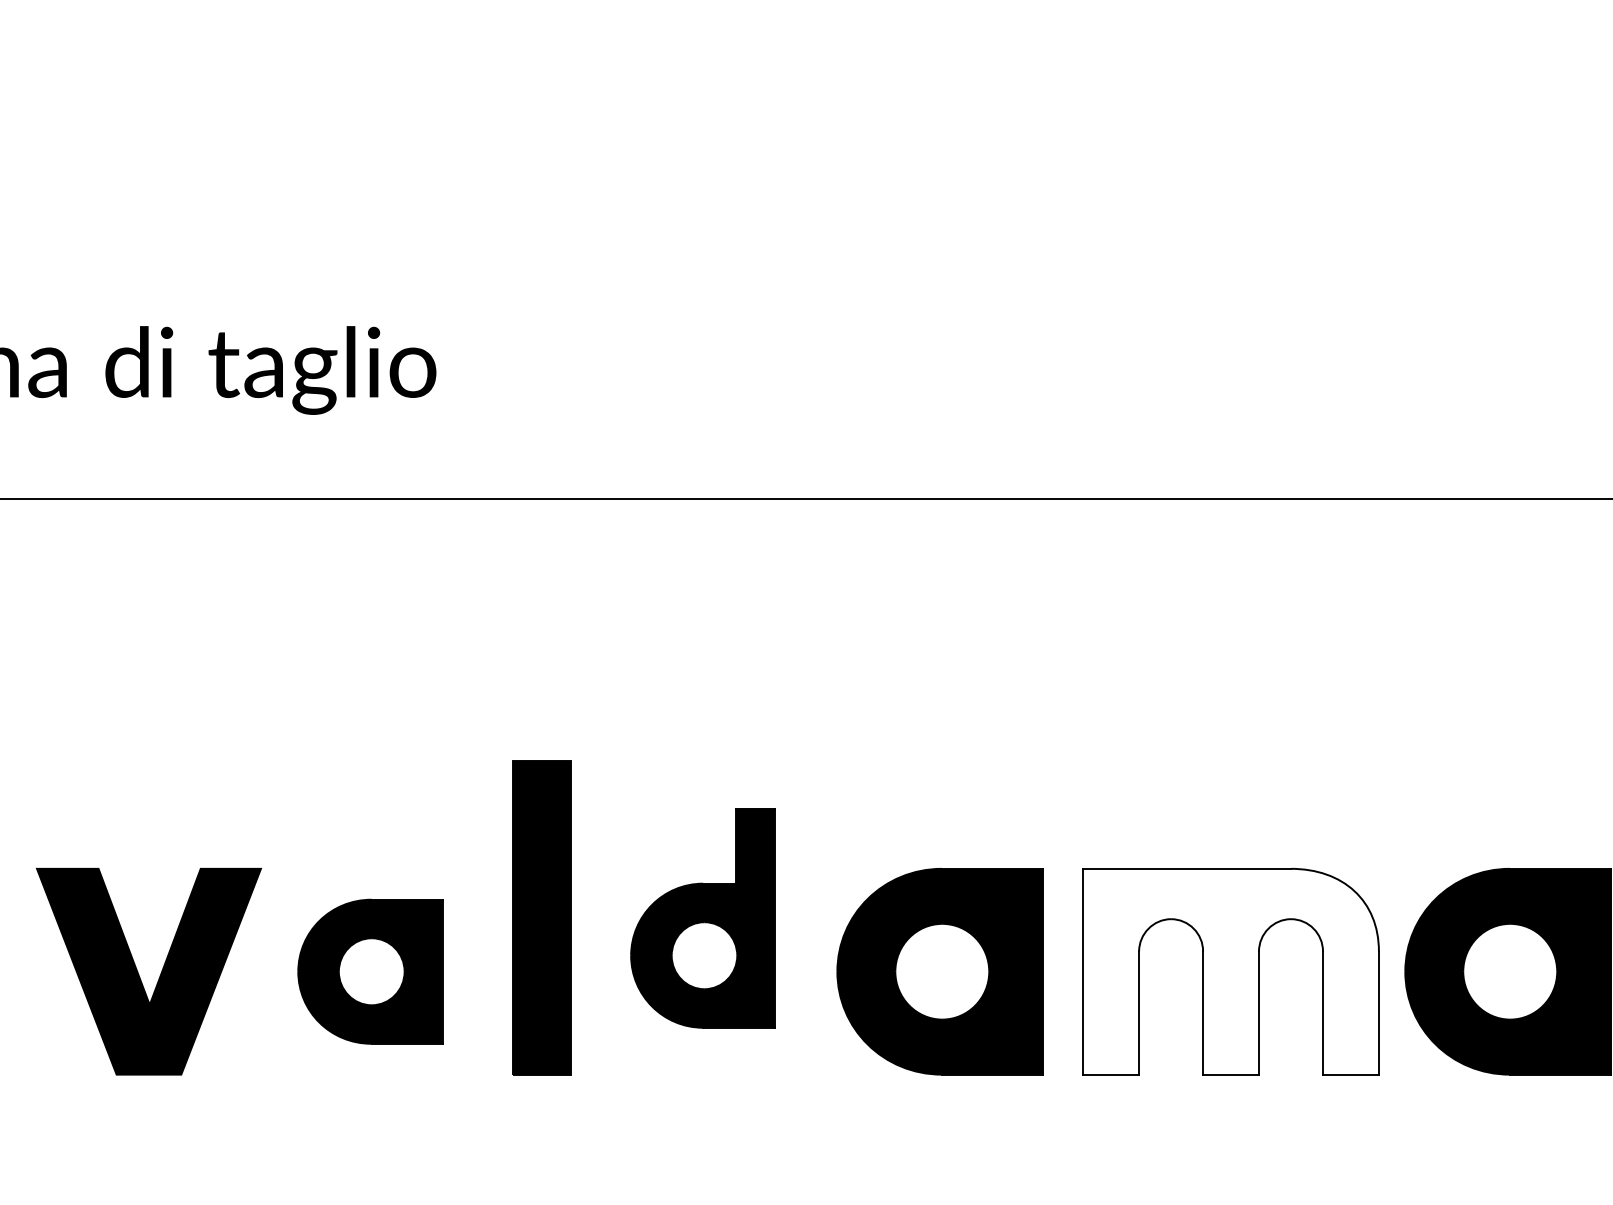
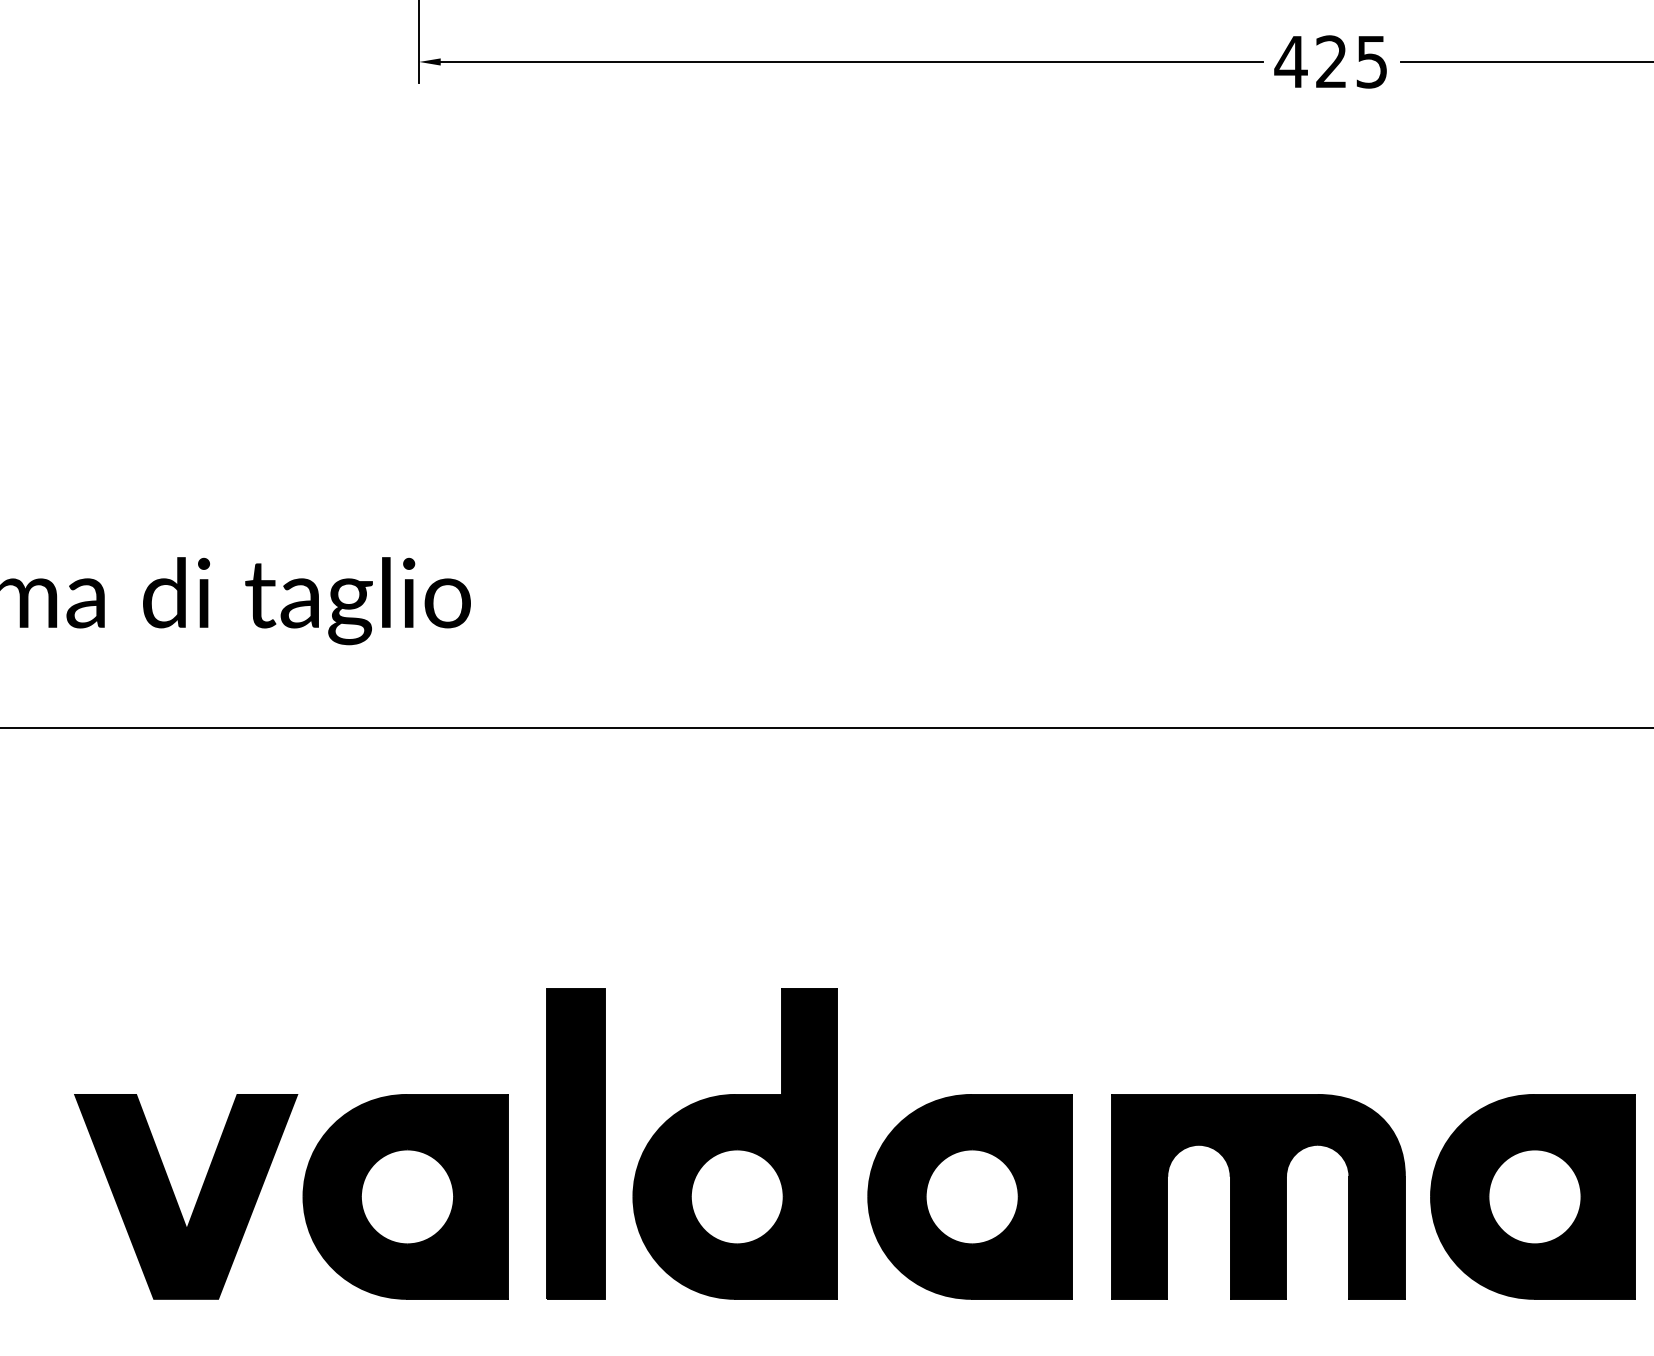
part: (702, 917) -> (734, 1143), size x1.43
part: (370, 971) -> (405, 1196), size x1.43
fill: (1230, 971) -> (1257, 1196), added

